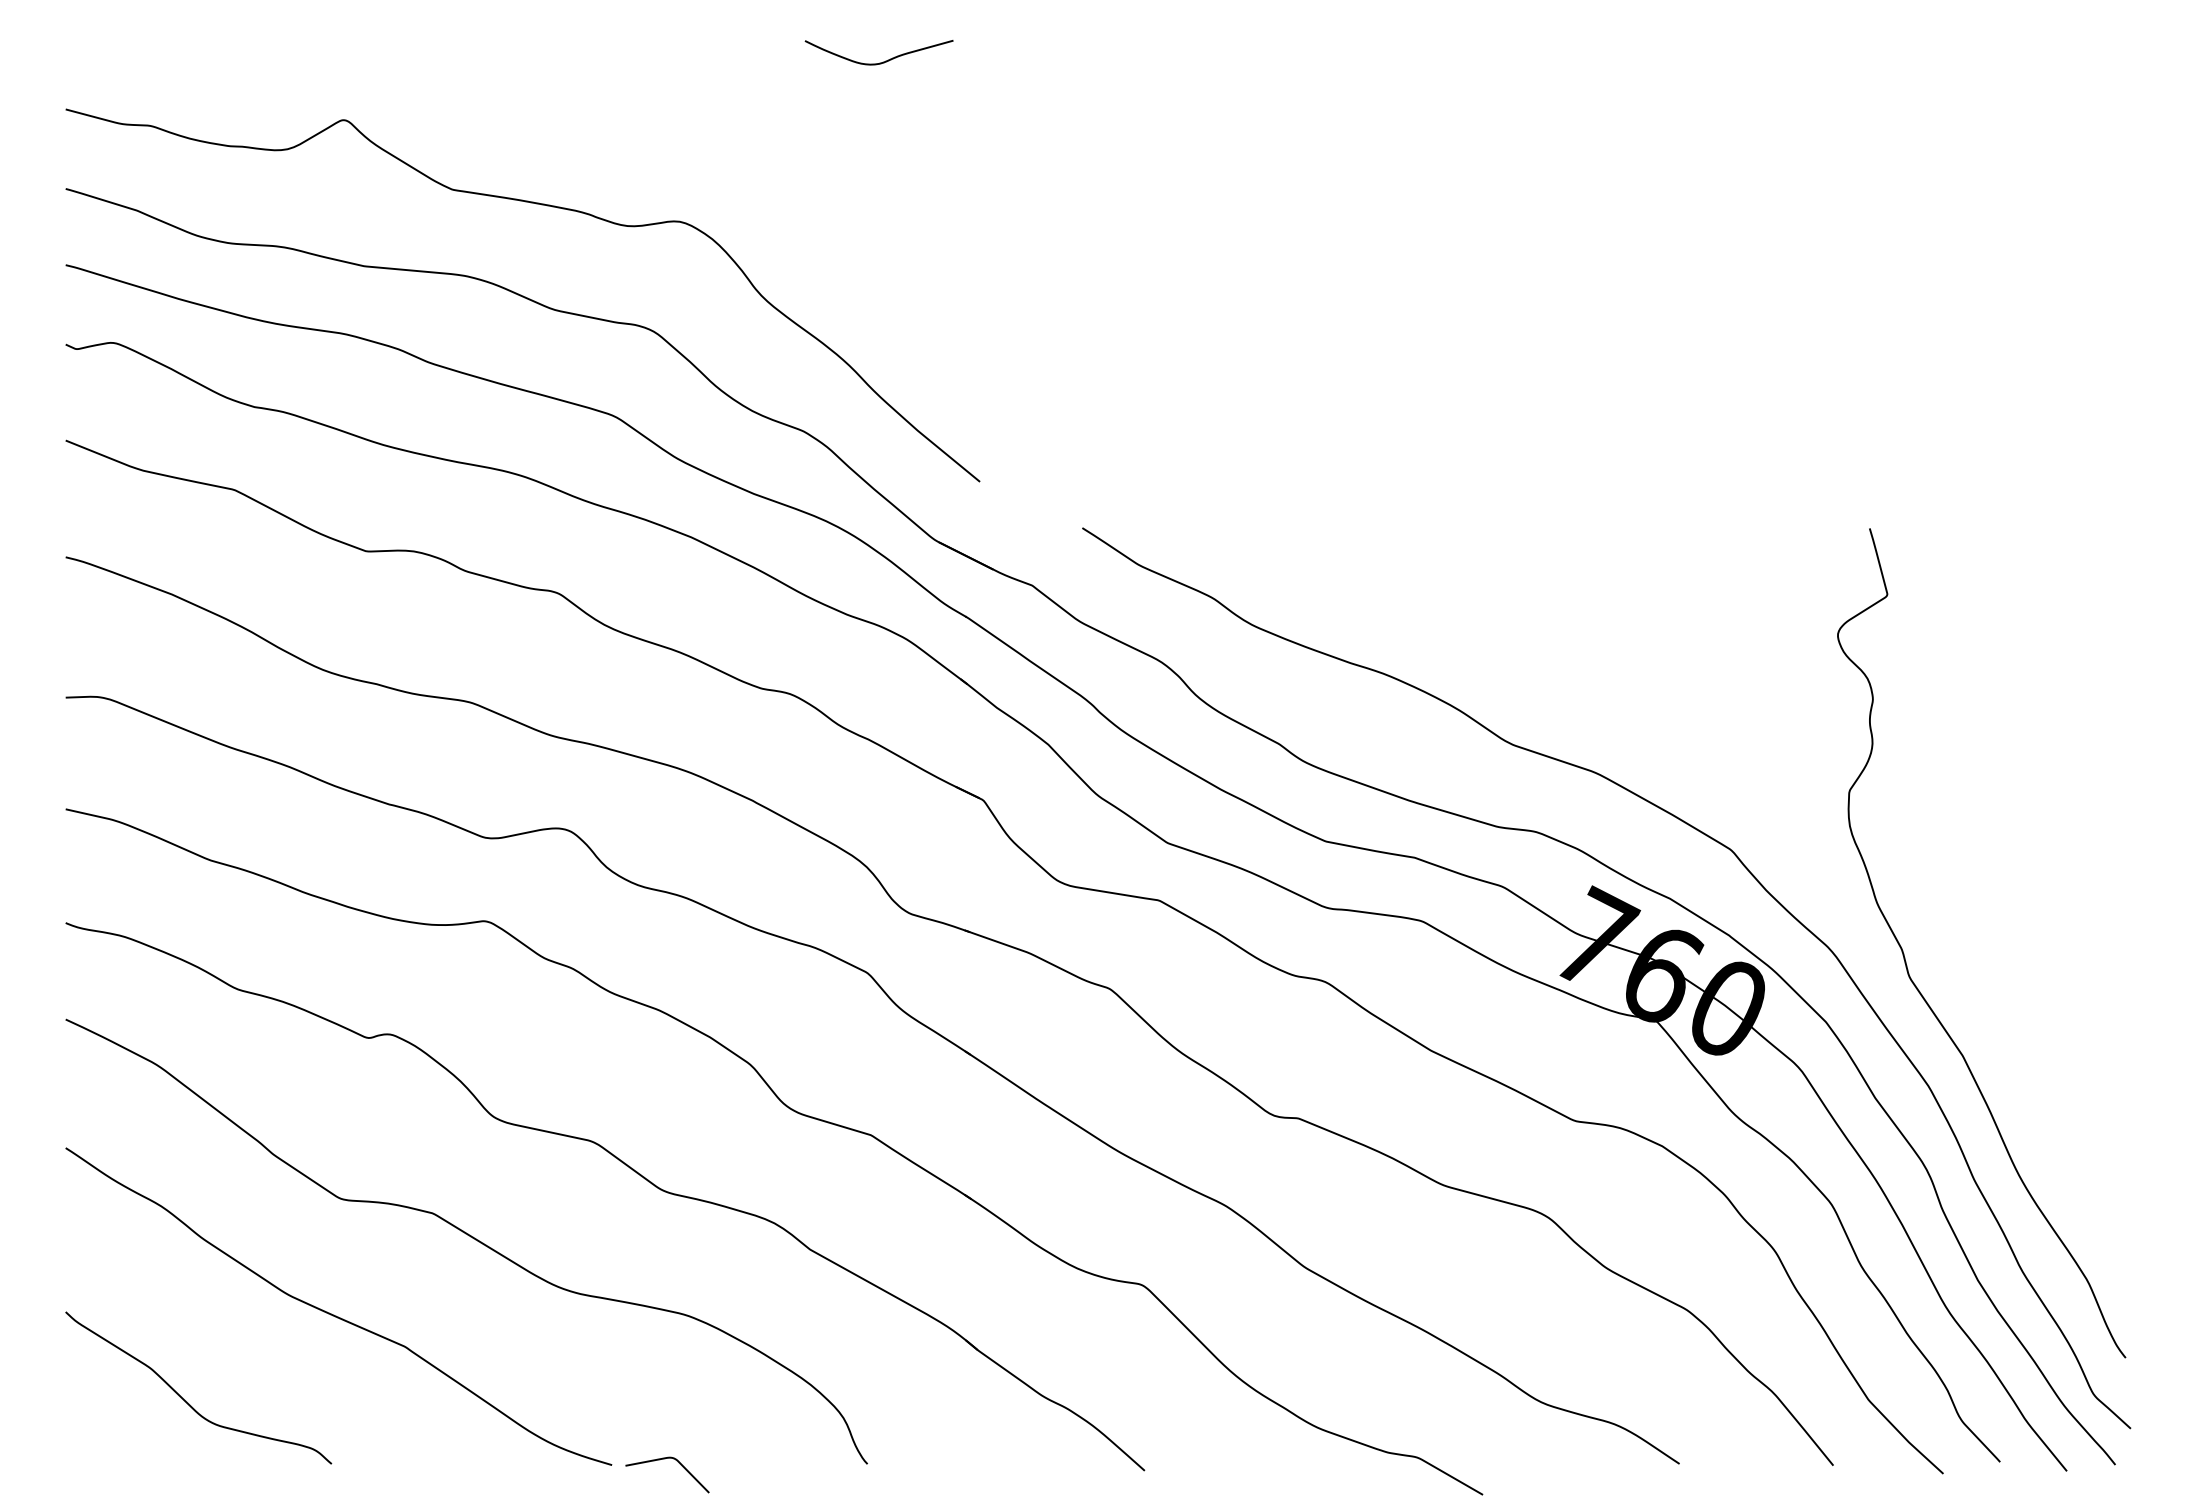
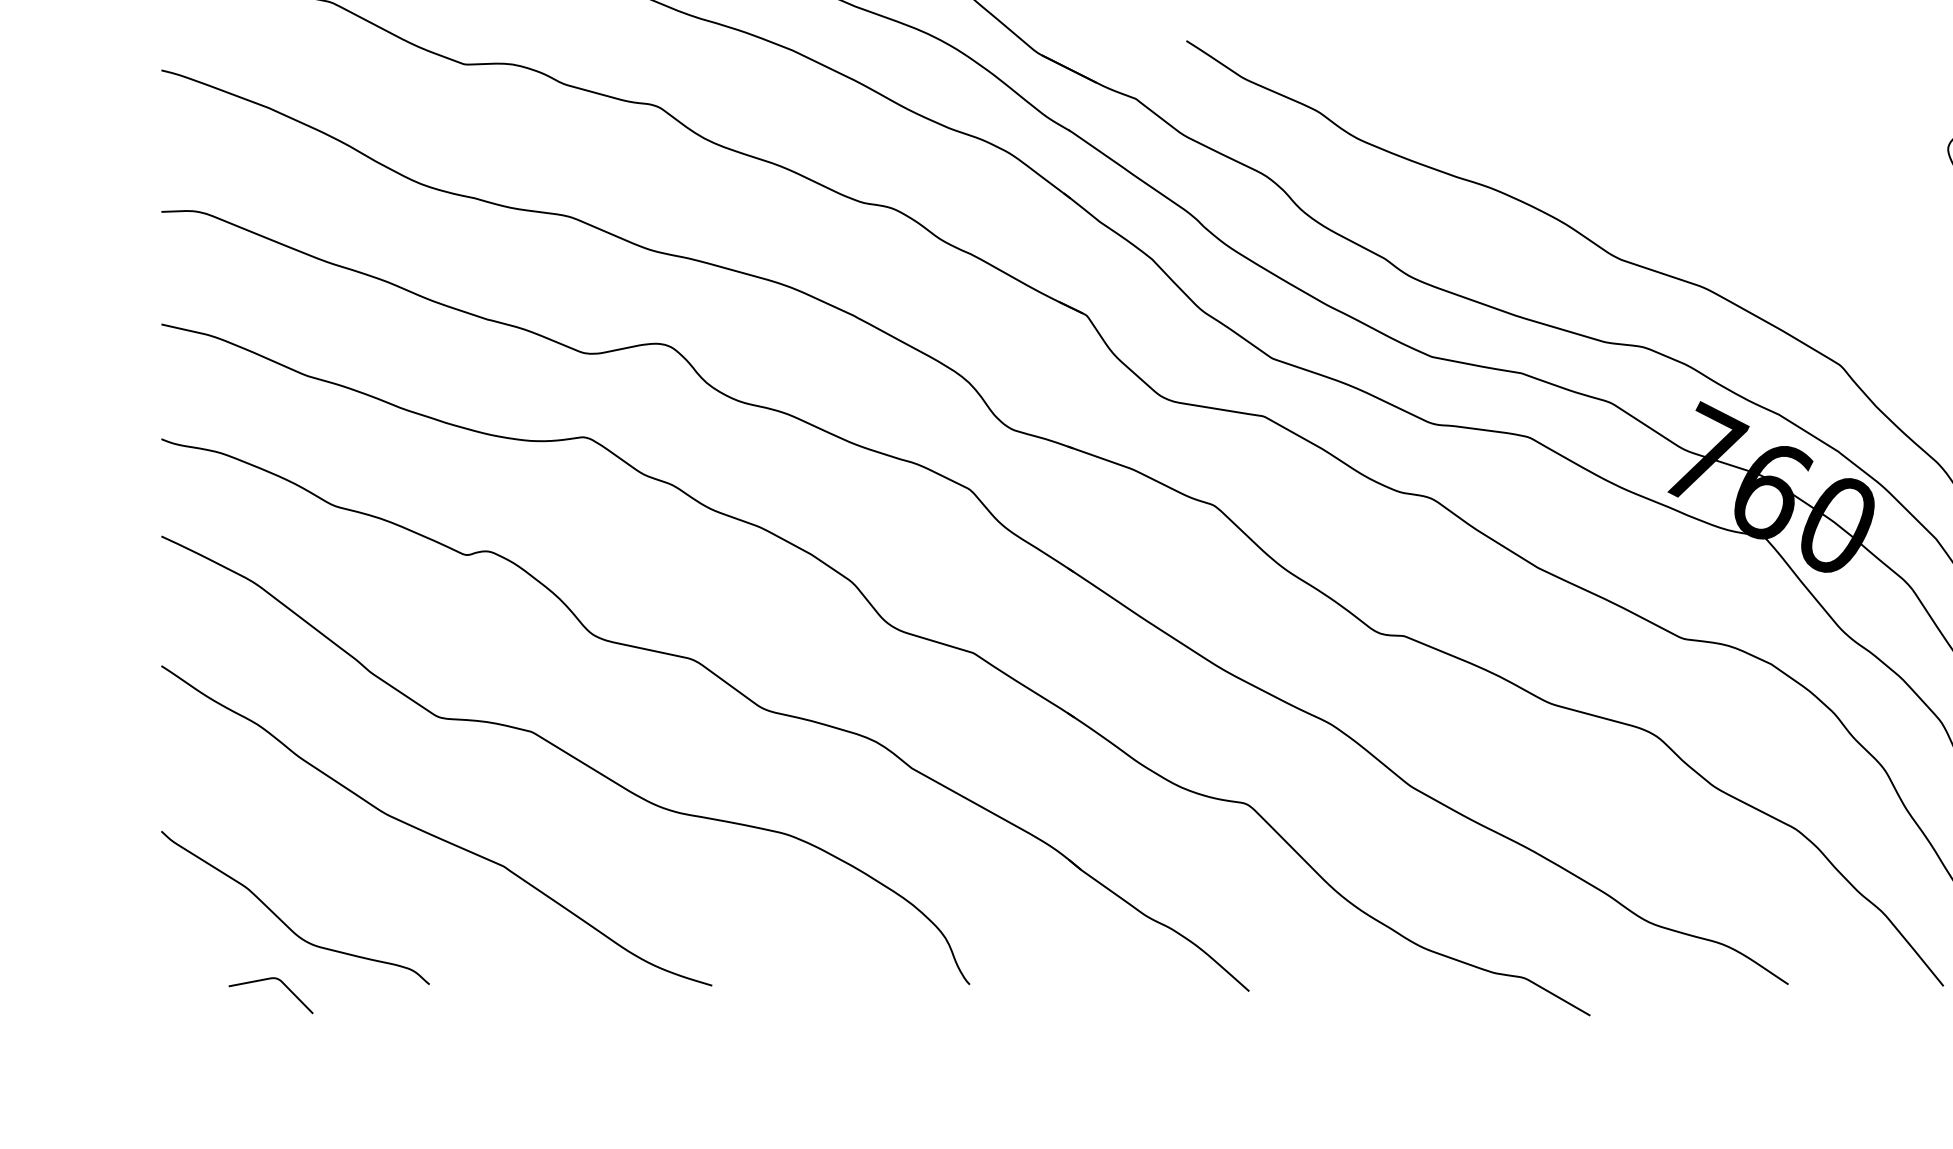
curve: (665, 1459) -> (269, 980), moved

